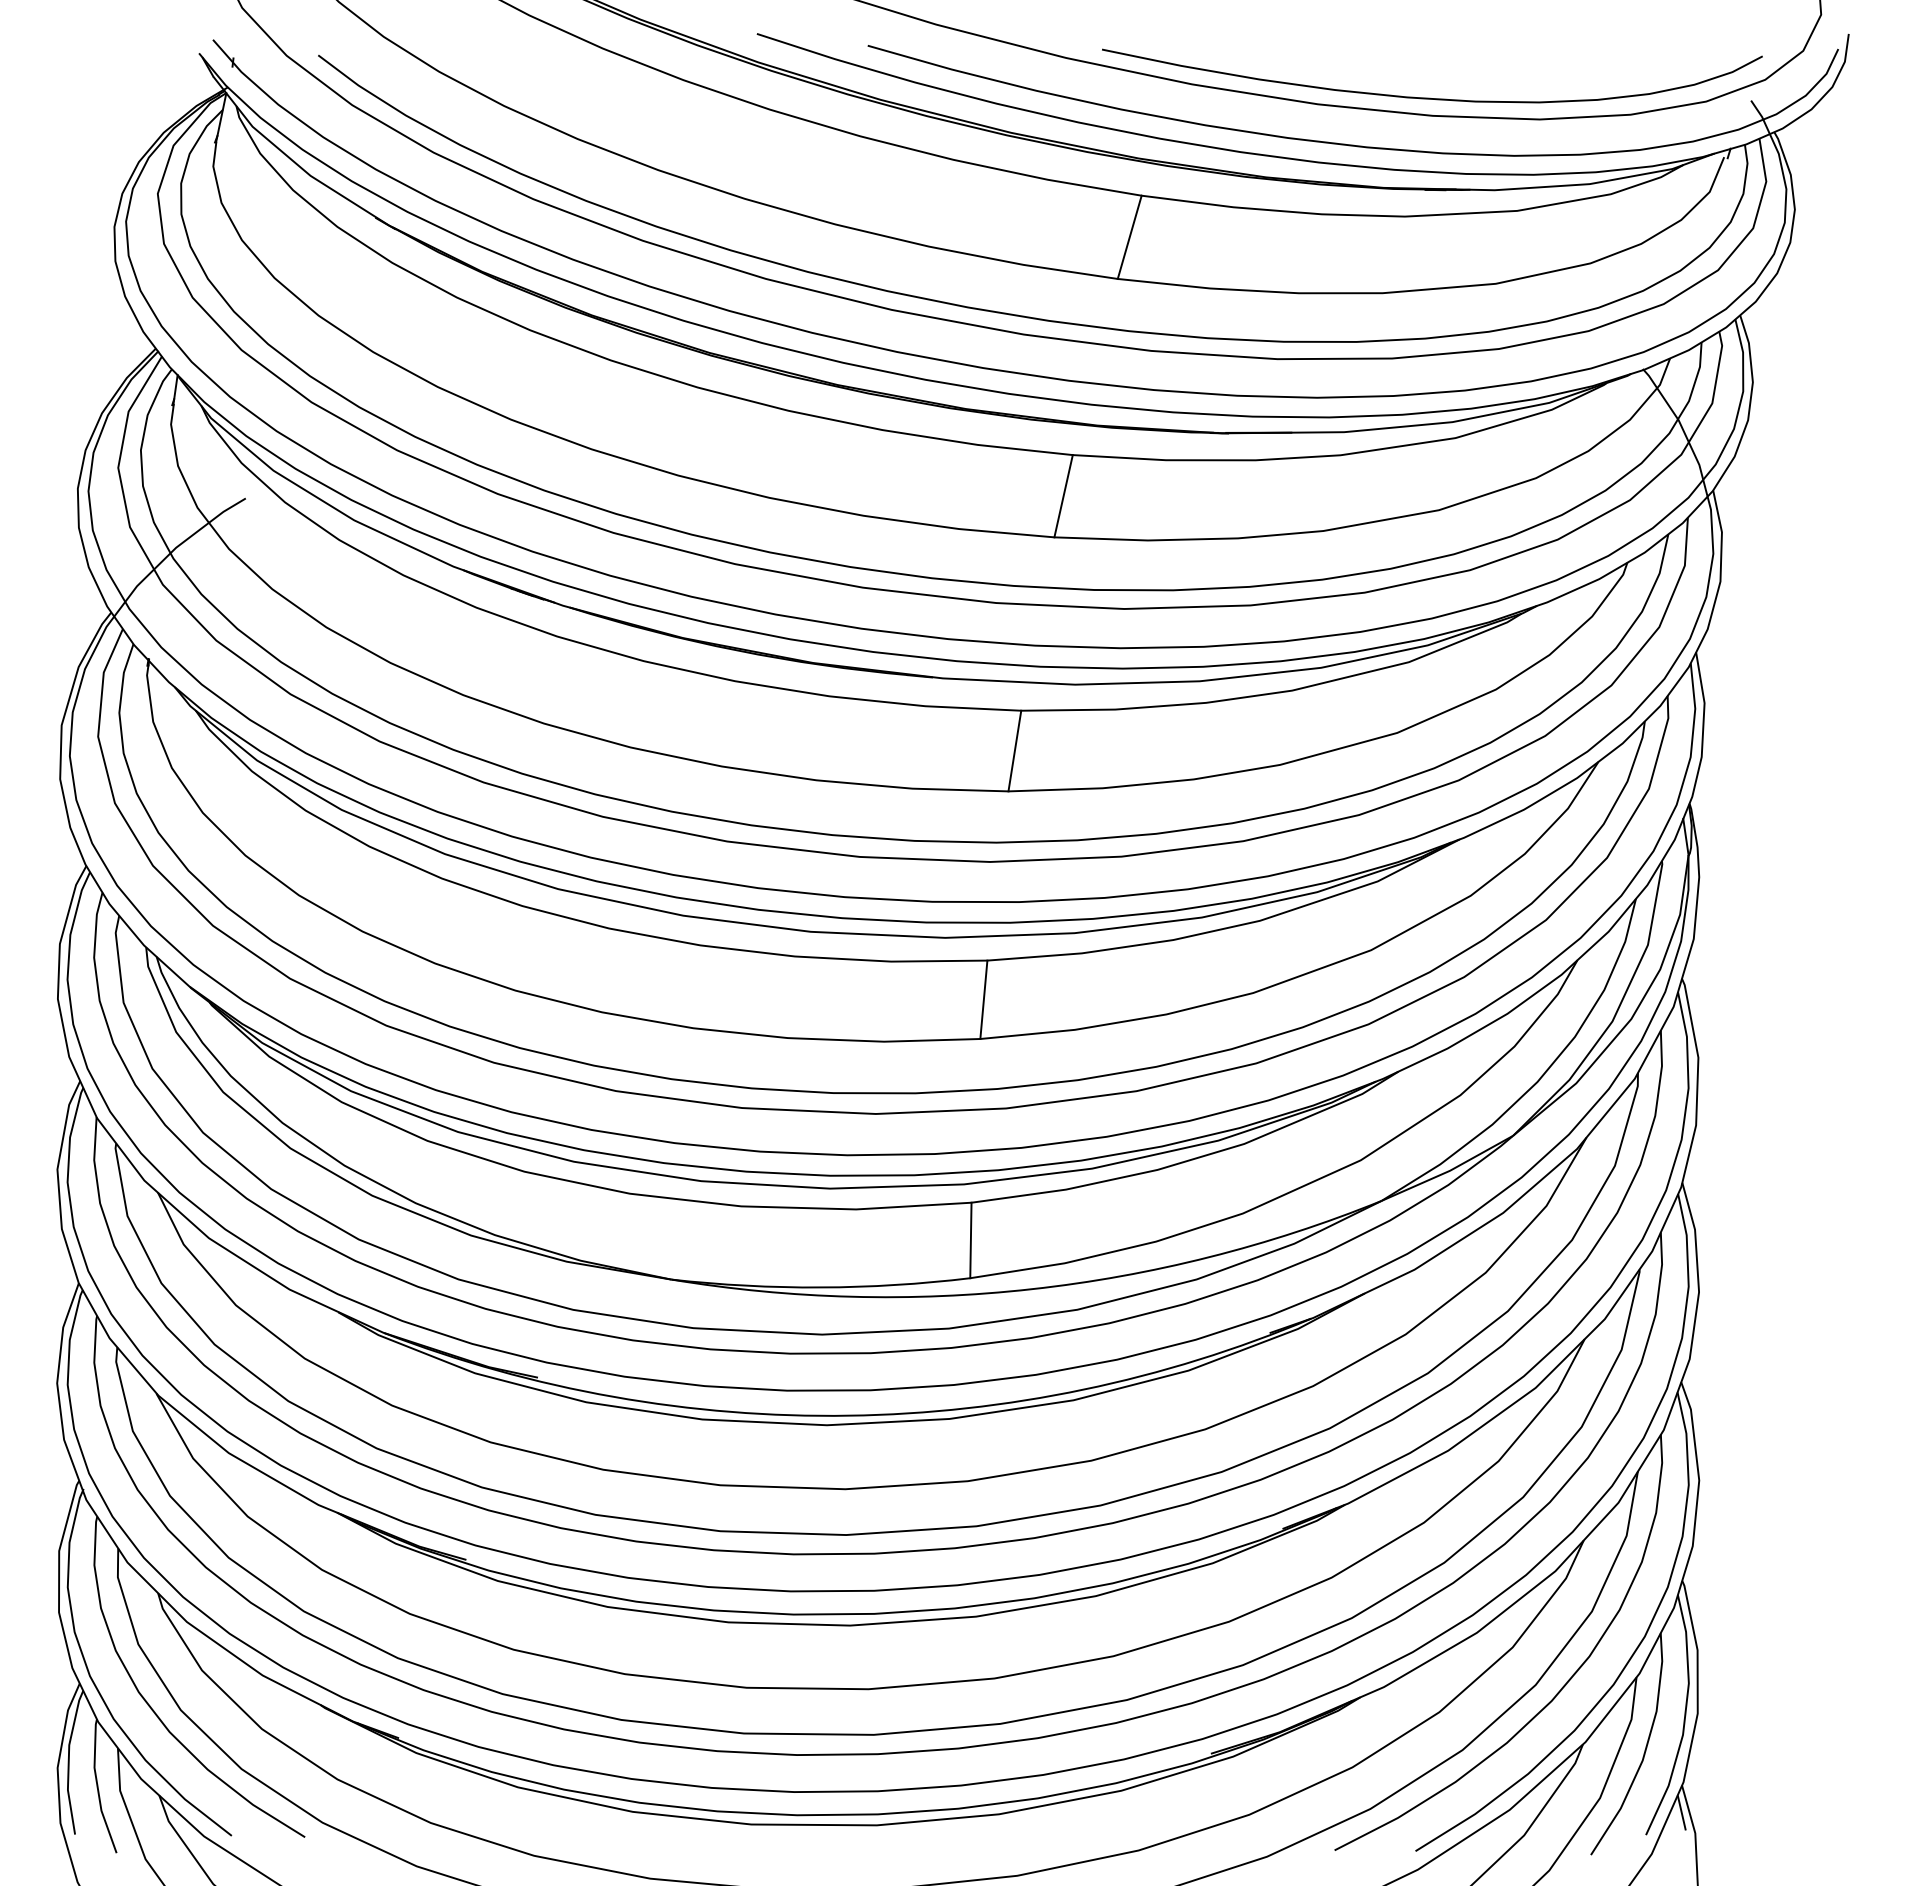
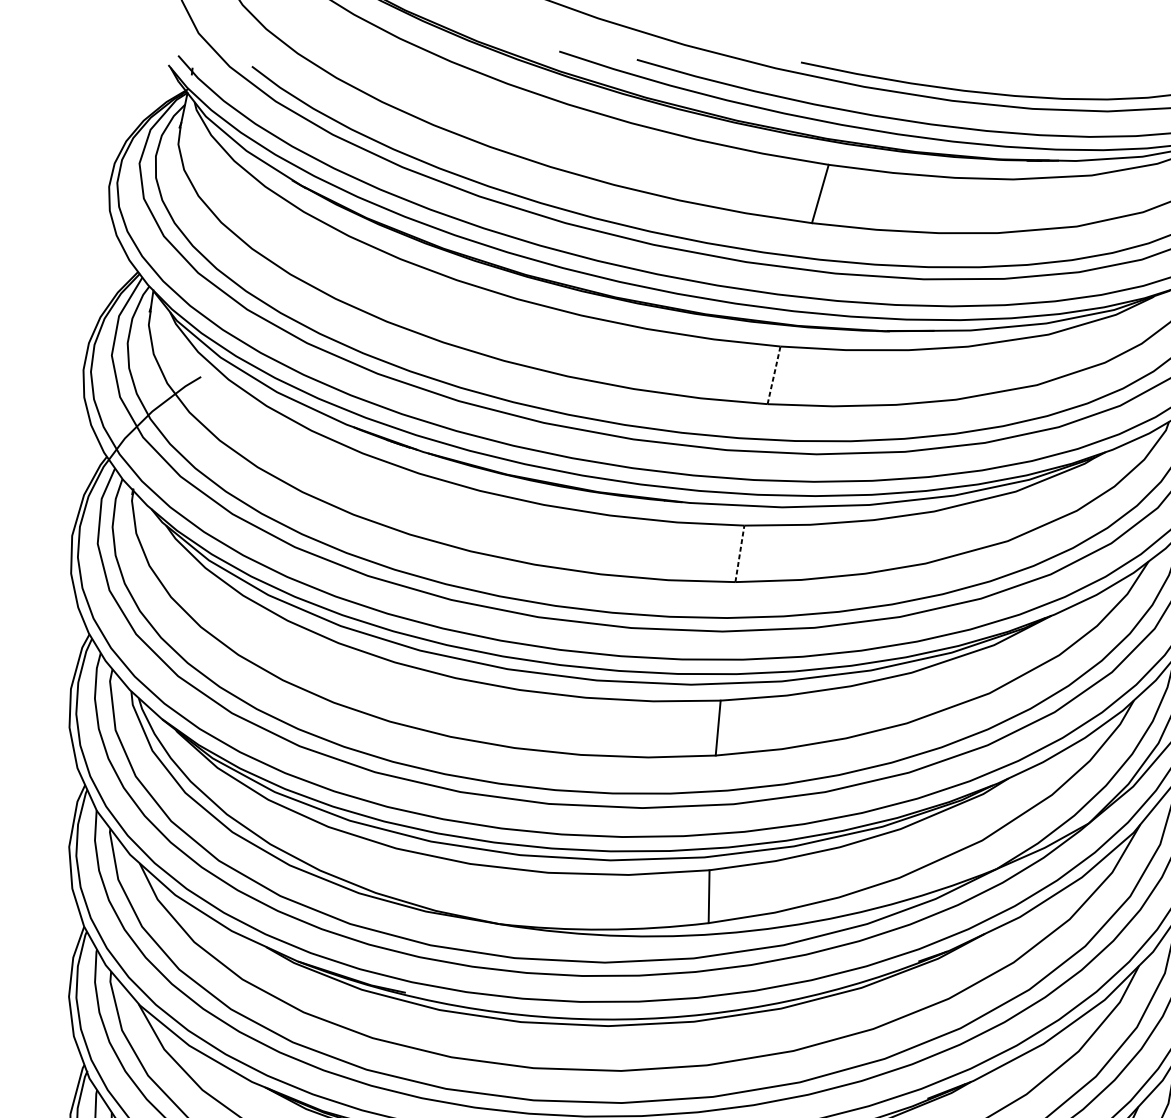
line: (1063, 495) -> (773, 374), solid -> dashed
line: (1014, 751) -> (739, 554), solid -> dashed

